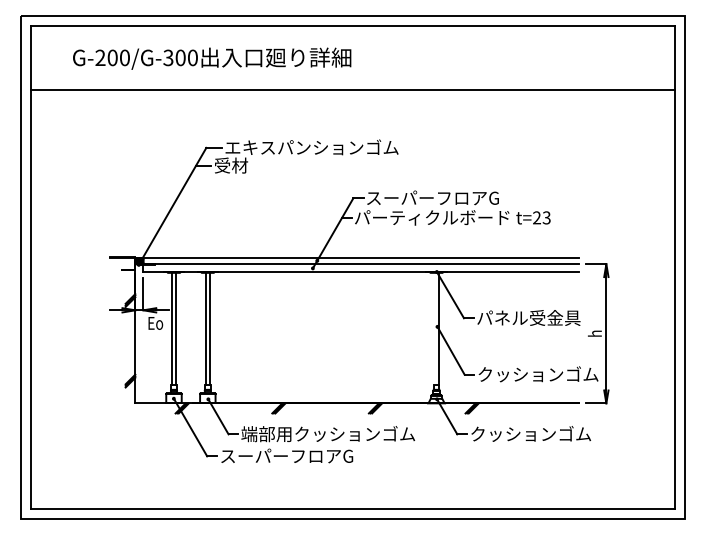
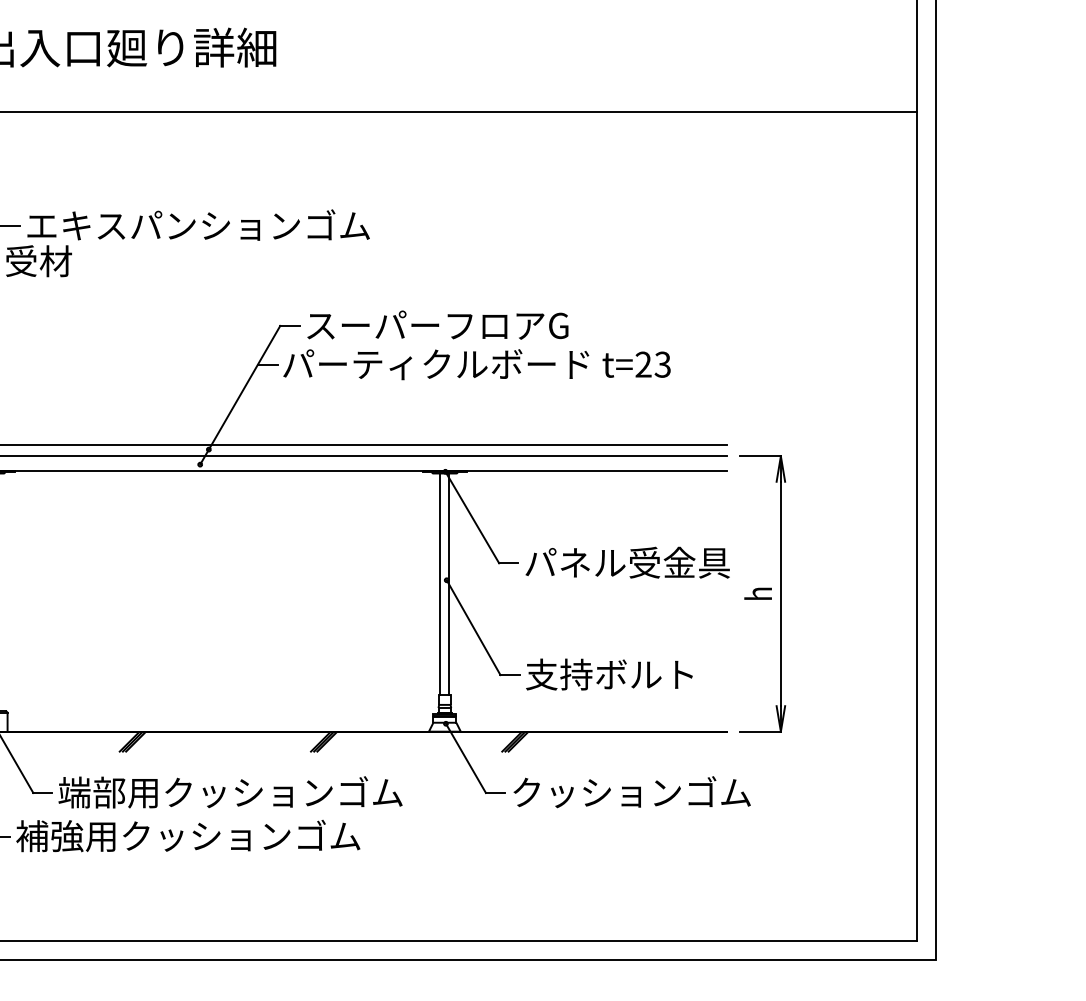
line: (434, 328) -> (440, 583), added
text: (537, 374) -> (644, 674), クッションゴム -> 支持ボルト
text: (306, 456) -> (187, 836), スーパーフロアG -> 補強用クッションゴム

